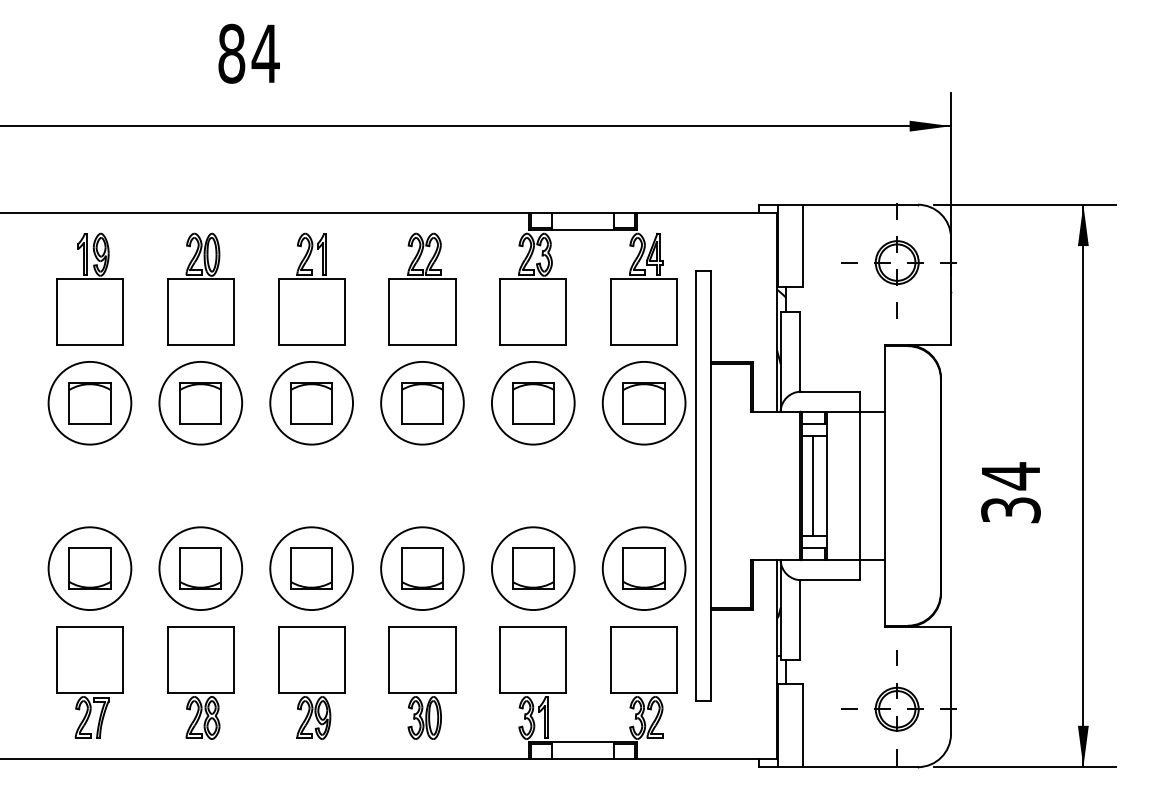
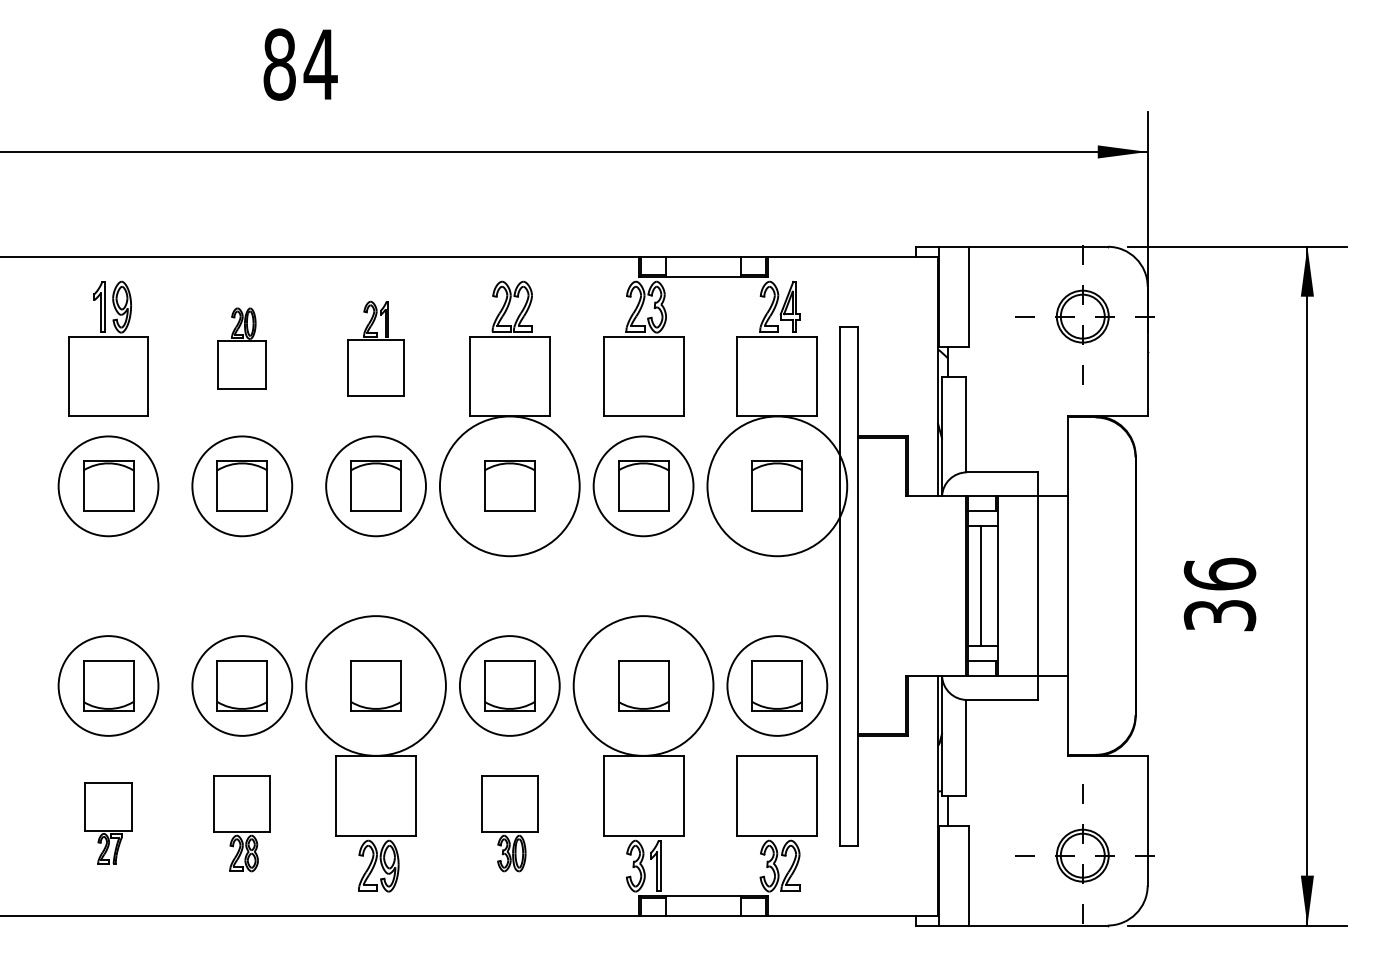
part: (200, 289) -> (241, 348), size x0.6
part: (311, 289) -> (375, 348), size x0.7
circle: (422, 403) -> (509, 486), size x1.4
circle: (644, 403) -> (777, 486), size x1.4
text: (1010, 476) -> (1219, 574), 34 -> 36
circle: (311, 568) -> (375, 685), size x1.4
circle: (533, 568) -> (643, 685), size x1.4
part: (89, 682) -> (108, 823), size x0.6
part: (200, 682) -> (241, 823), size x0.7
part: (422, 682) -> (509, 823), size x0.7

